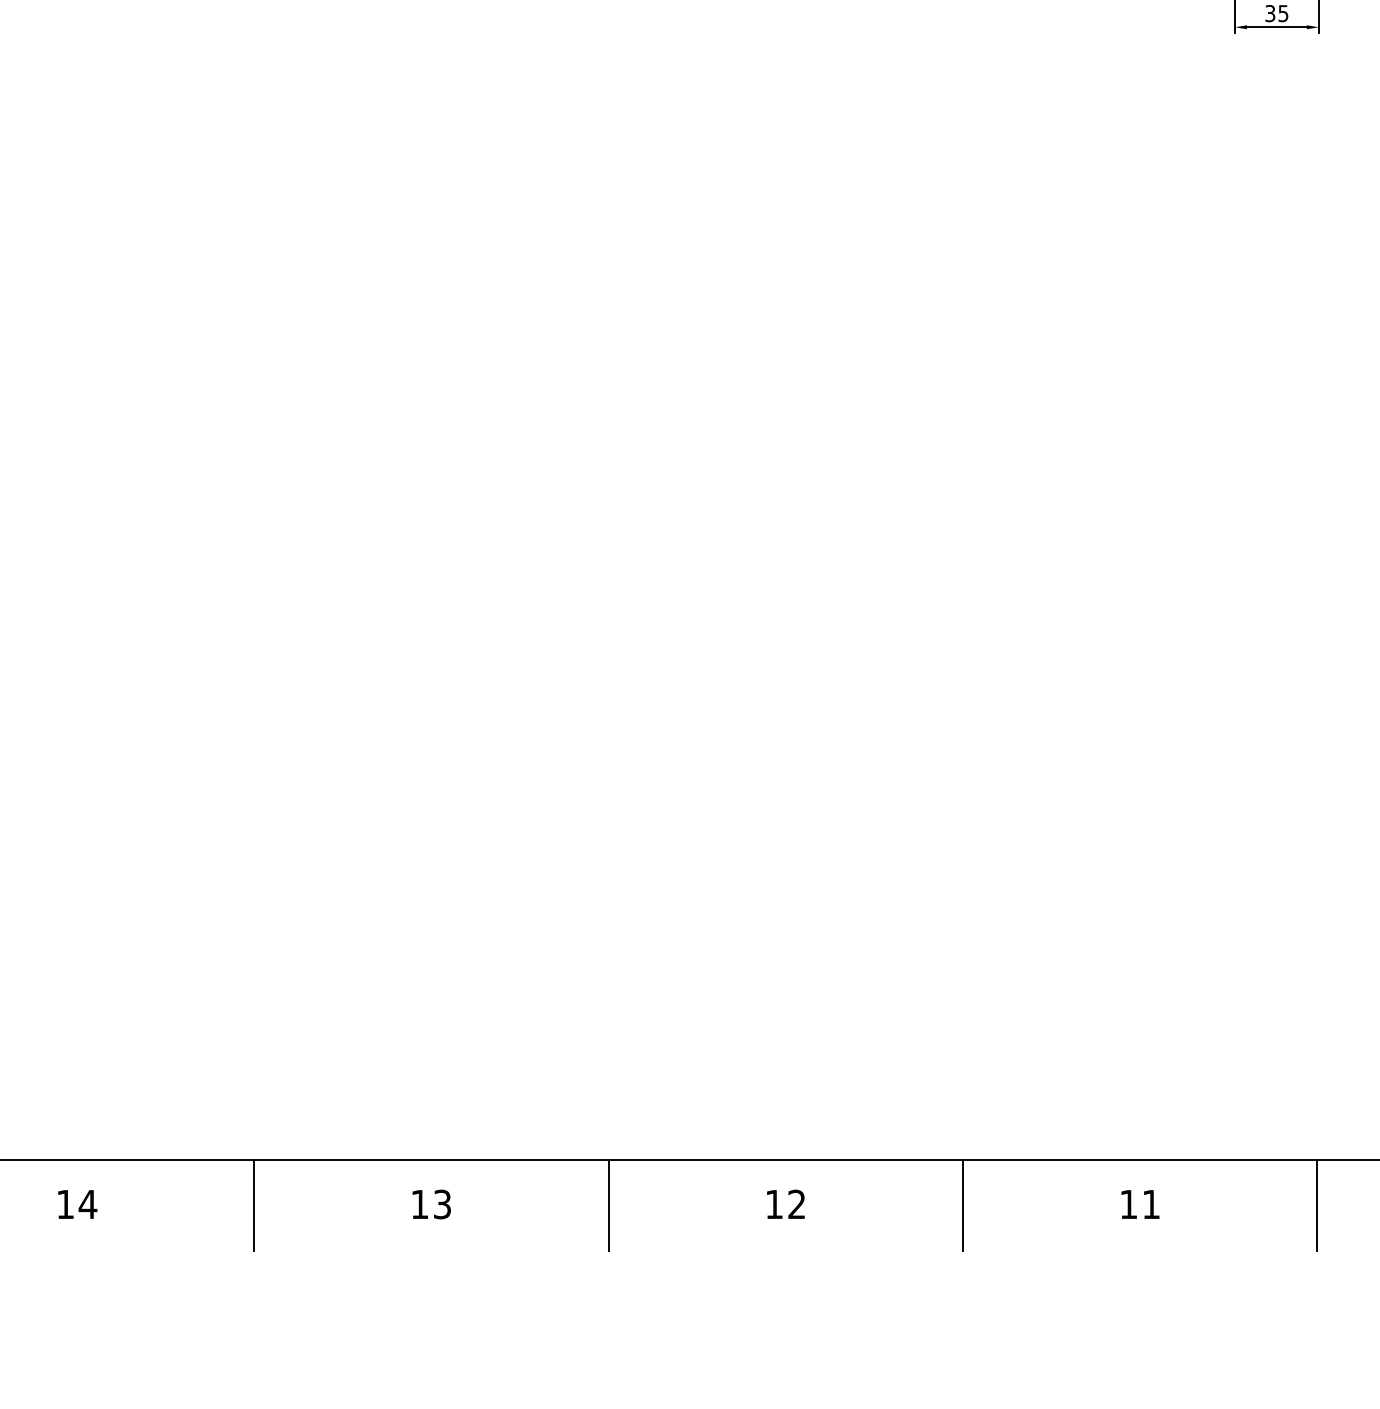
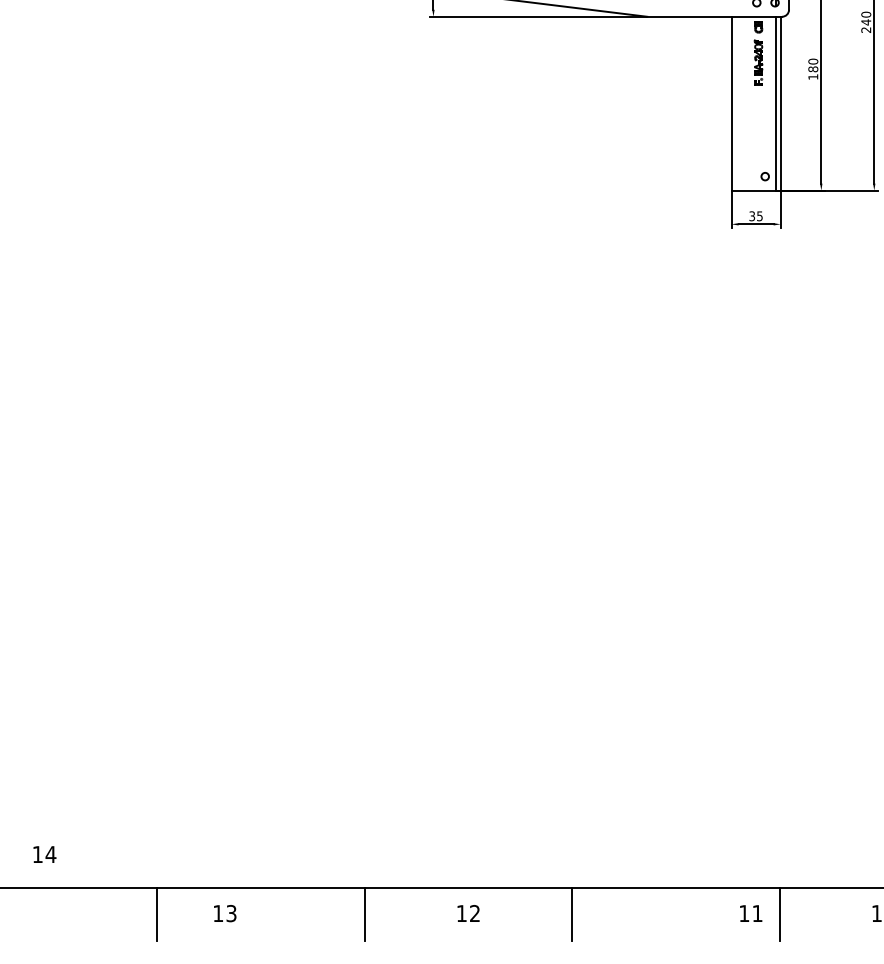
text: (76, 1204) -> (44, 854), moved
text: (432, 1204) -> (225, 913), moved
text: (1140, 1204) -> (751, 913), moved

